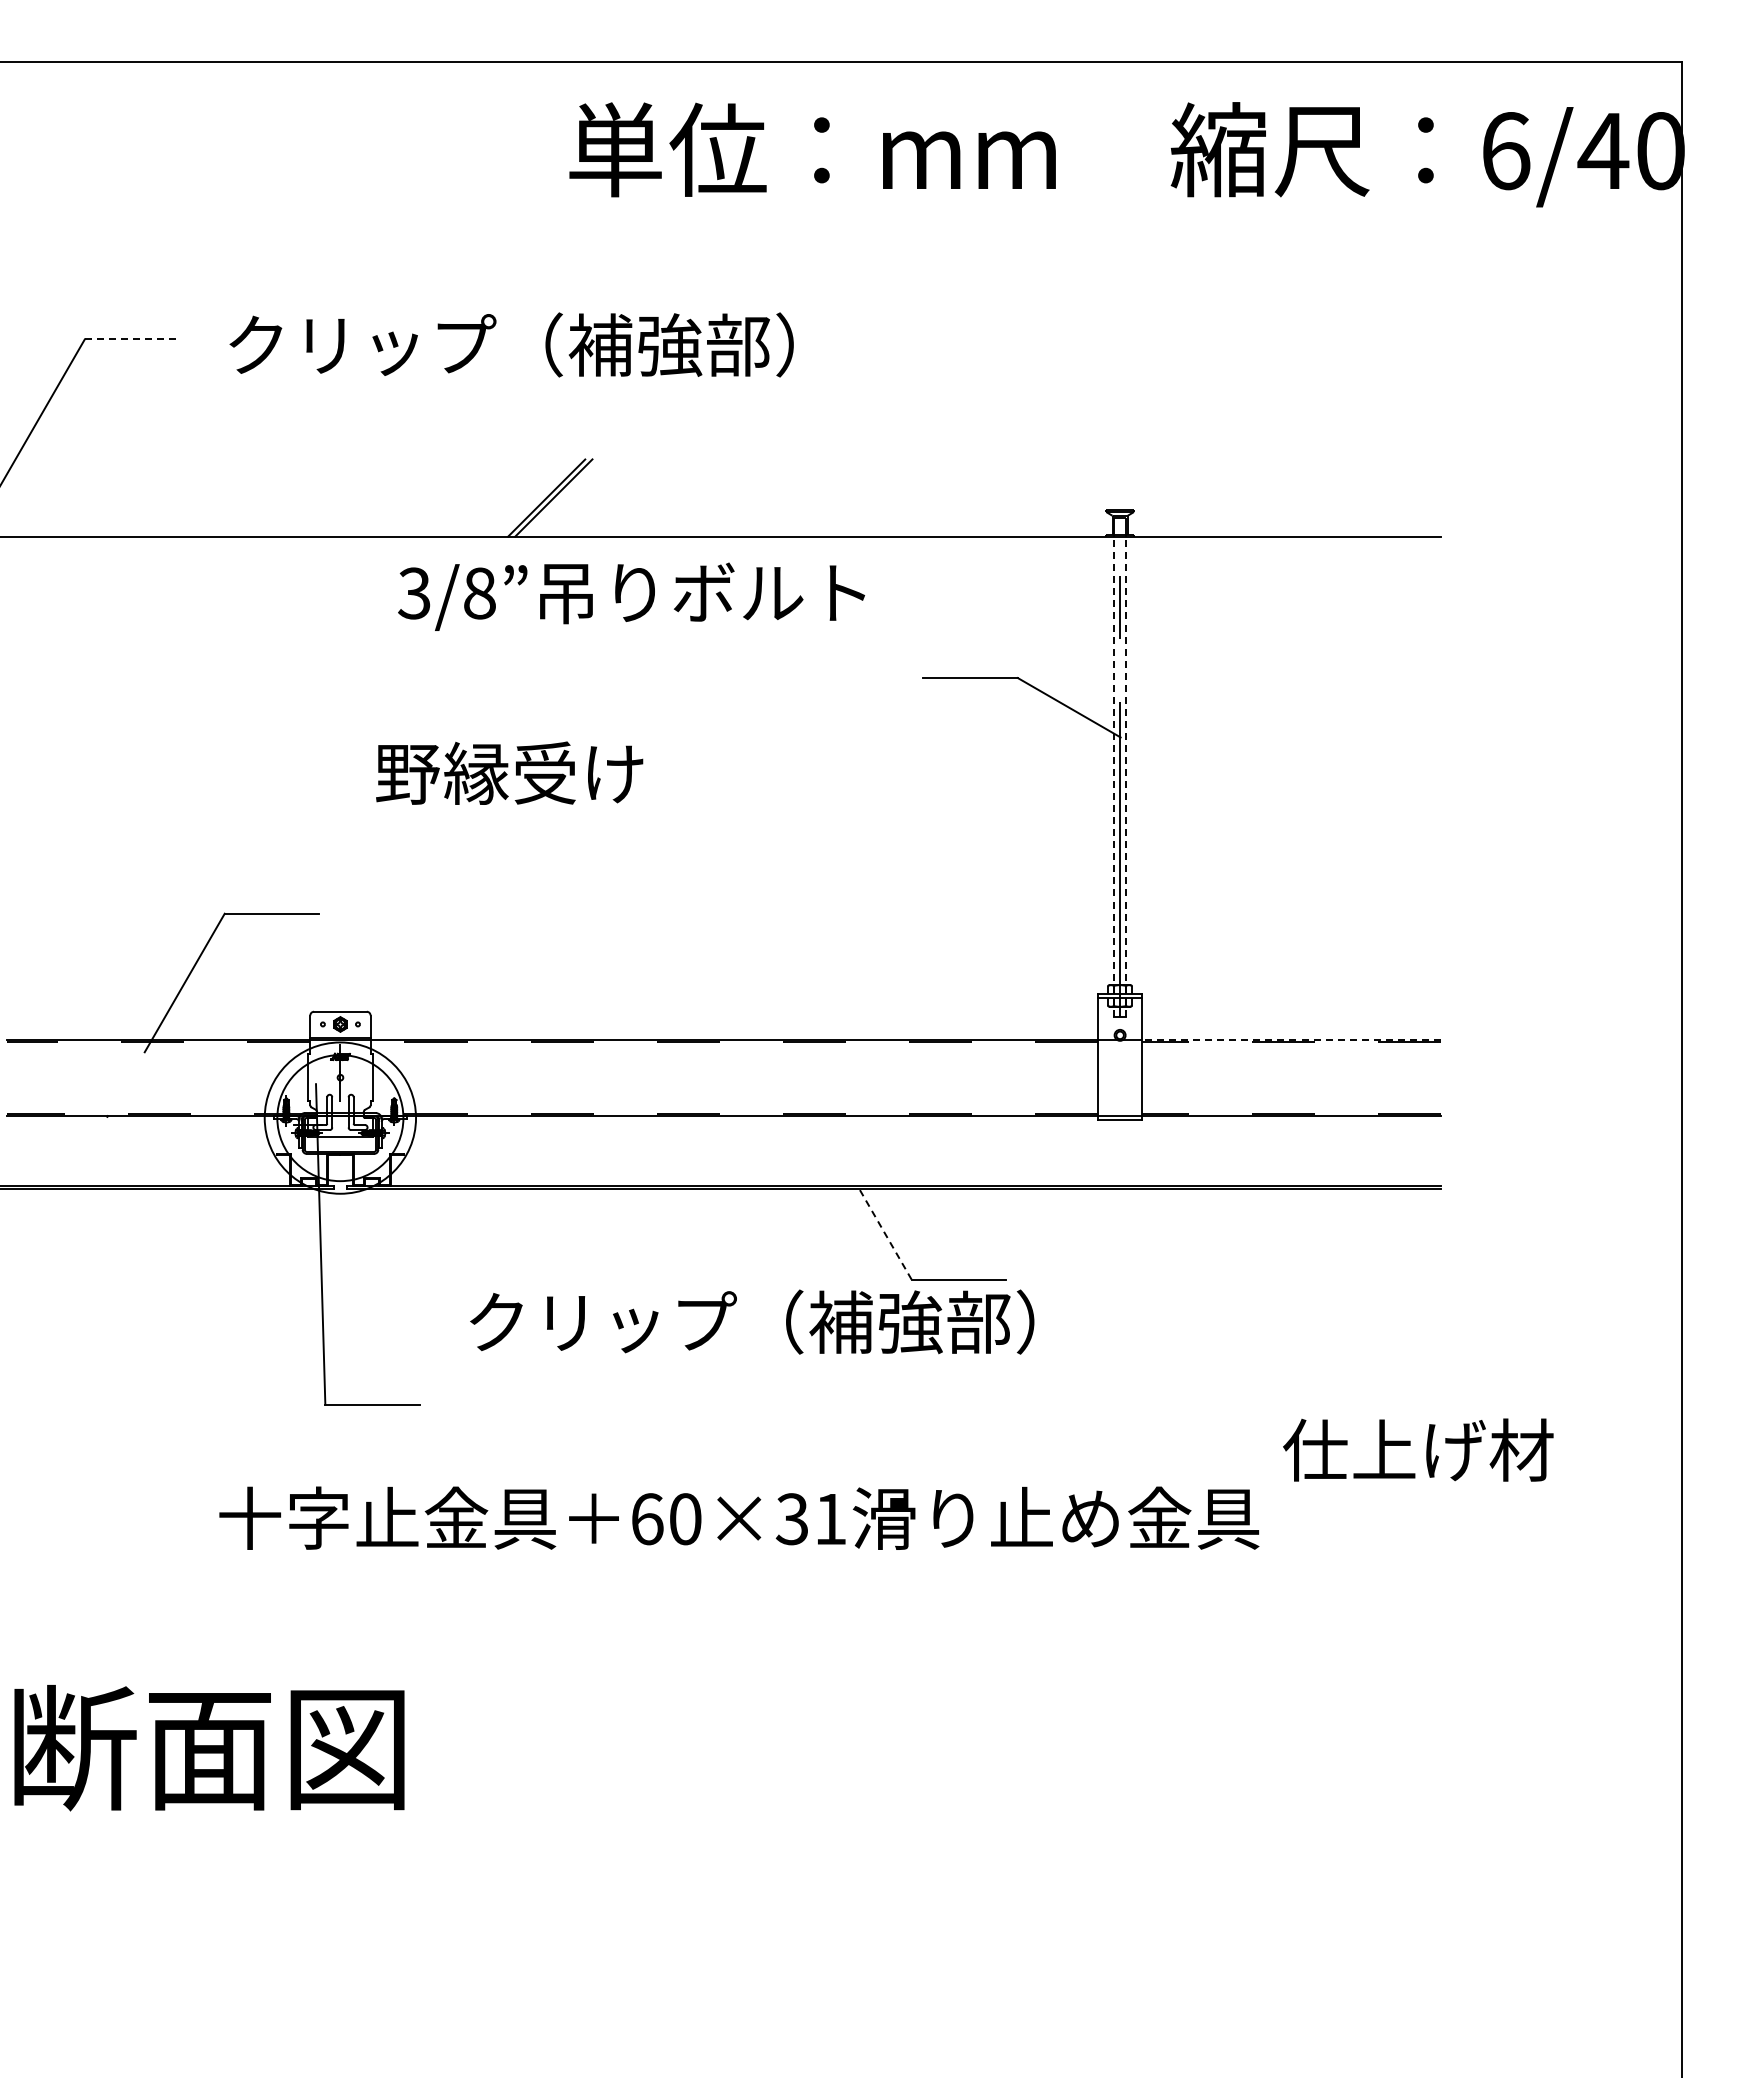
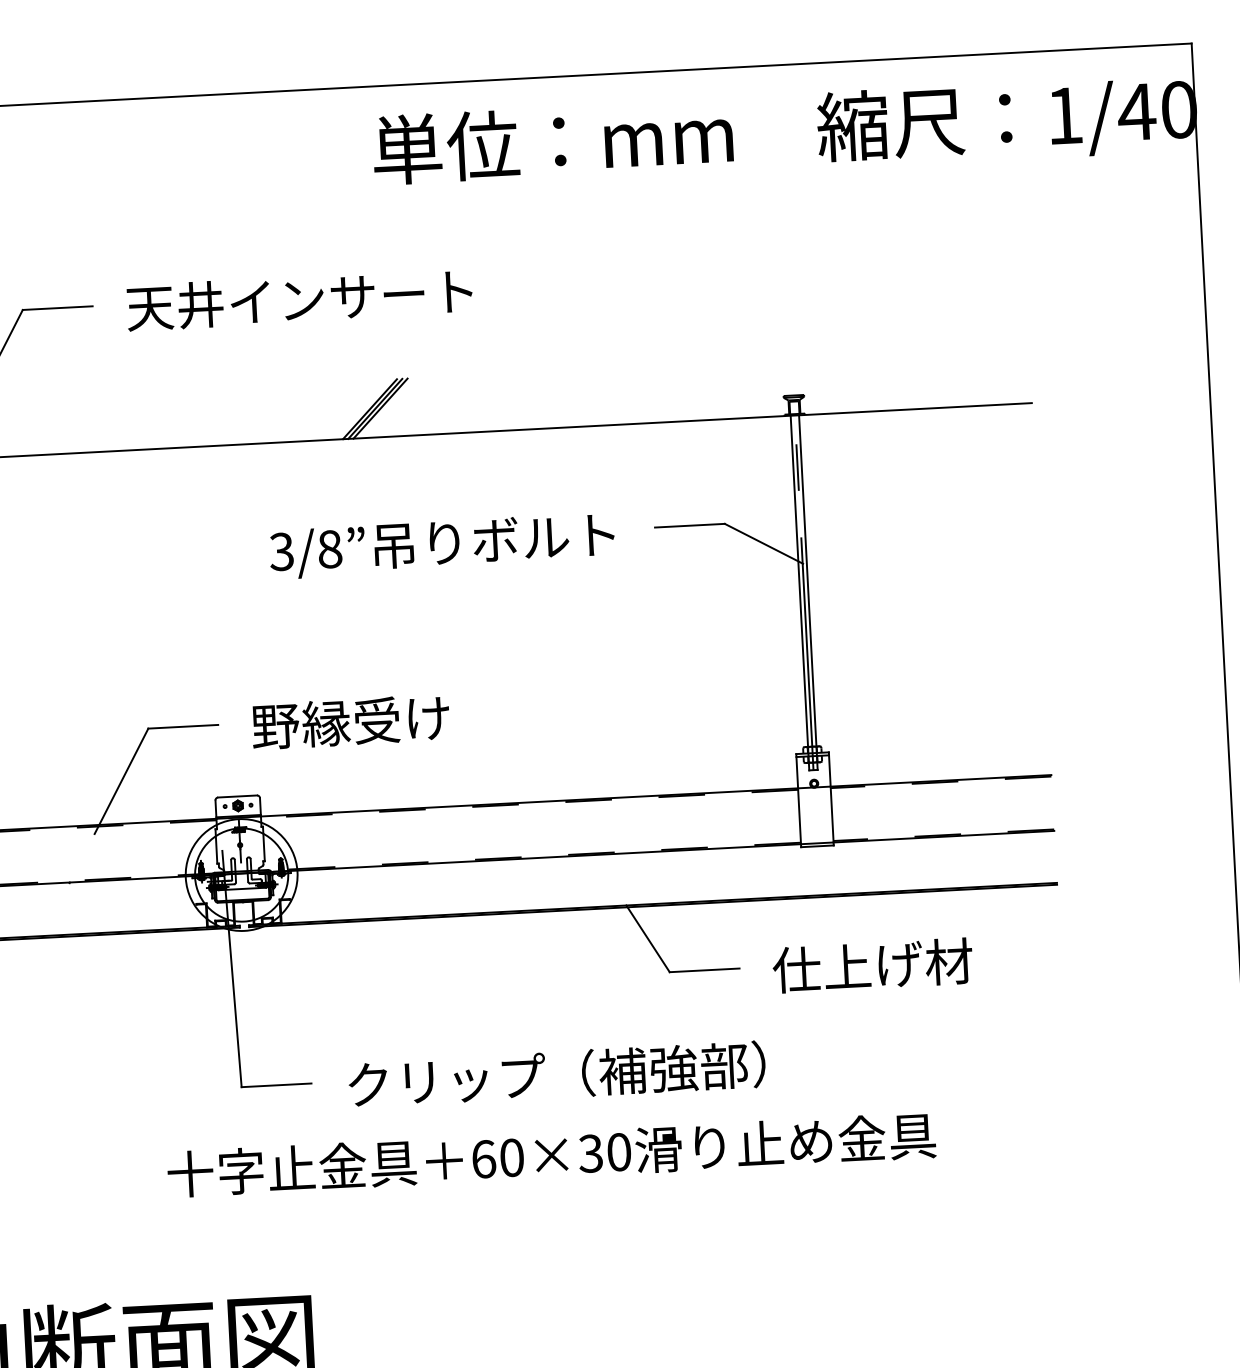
text: (1506, 151) -> (1065, 116), 6/40 -> 1/40
line: (132, 339) -> (58, 308), dashed -> solid
text: (509, 344) -> (336, 297), クリップ（補強部） -> 天井インサート
line: (560, 497) -> (380, 408), added
text: (631, 596) -> (442, 545), moved
text: (509, 772) -> (350, 721), moved
line: (1114, 776) -> (800, 592), dashed -> solid
line: (1125, 776) -> (808, 592), dashed -> solid
line: (1291, 1040) -> (940, 780), dashed -> solid
line: (884, 1233) -> (647, 939), dashed -> solid
text: (752, 1321) -> (557, 1074), moved
text: (1418, 1449) -> (872, 965), moved
text: (830, 1519) -> (619, 1152), 60×31 -> 60×30

